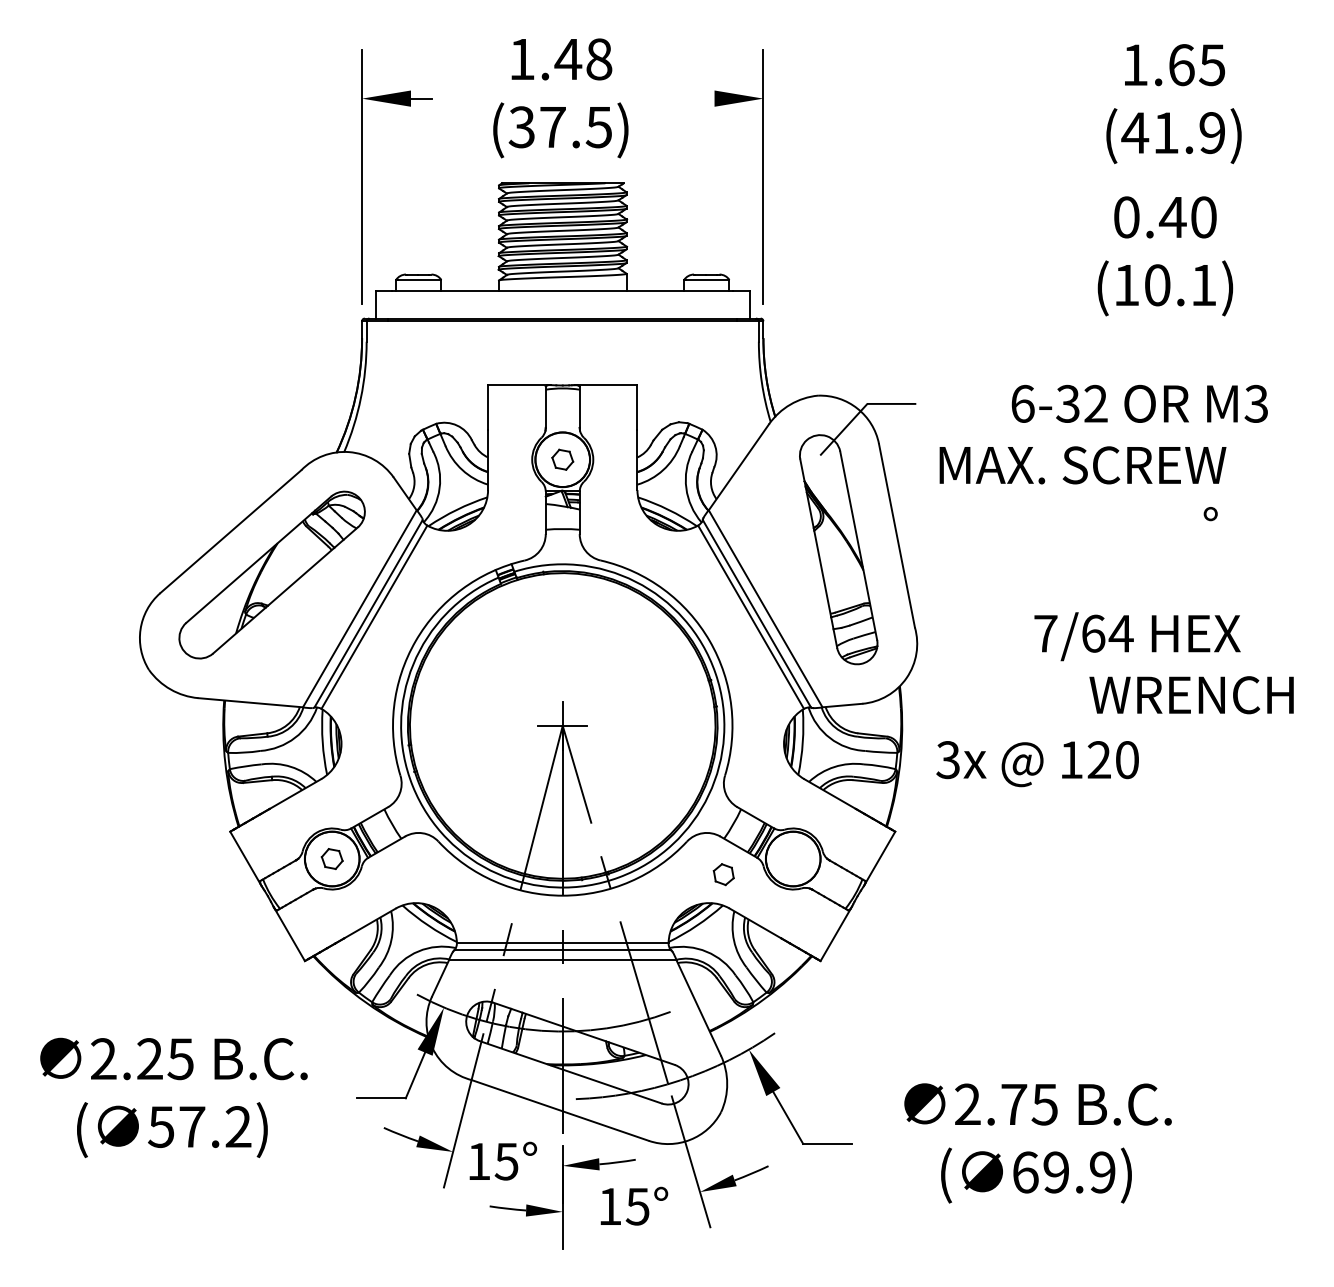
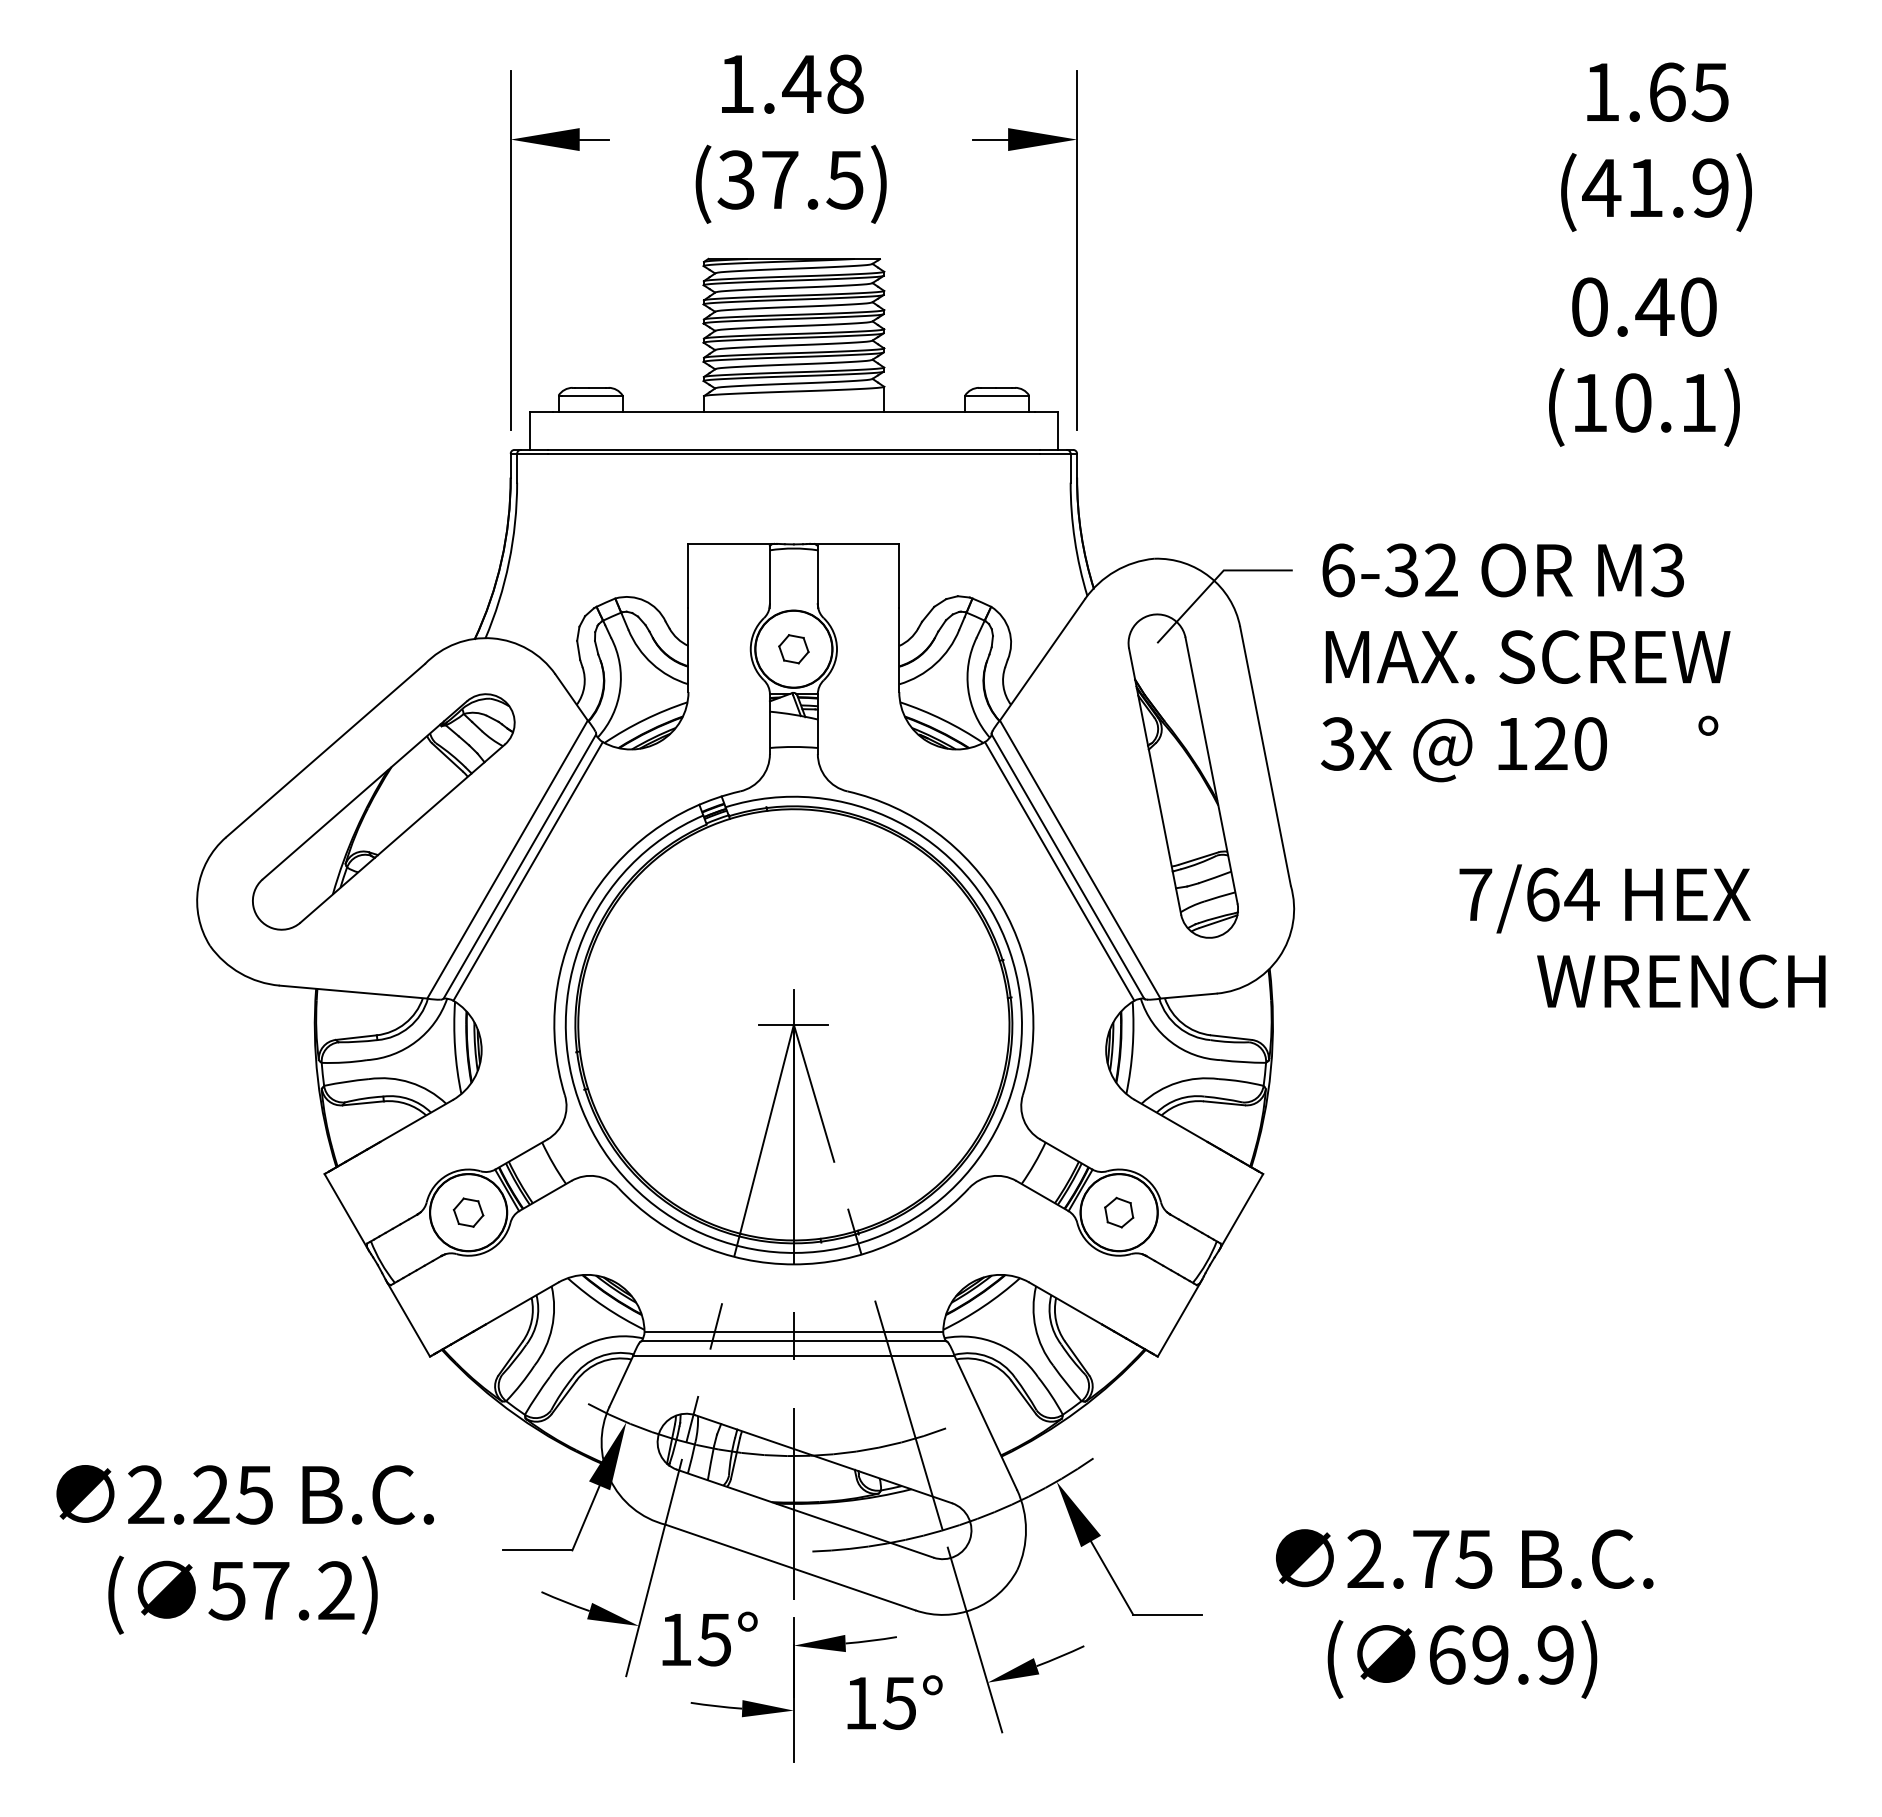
line: (702, 98) -> (990, 139), added
text: (1139, 403) -> (1502, 570), moved
text: (1037, 763) -> (1463, 749), moved
part: (724, 874) -> (1119, 1212), moved

